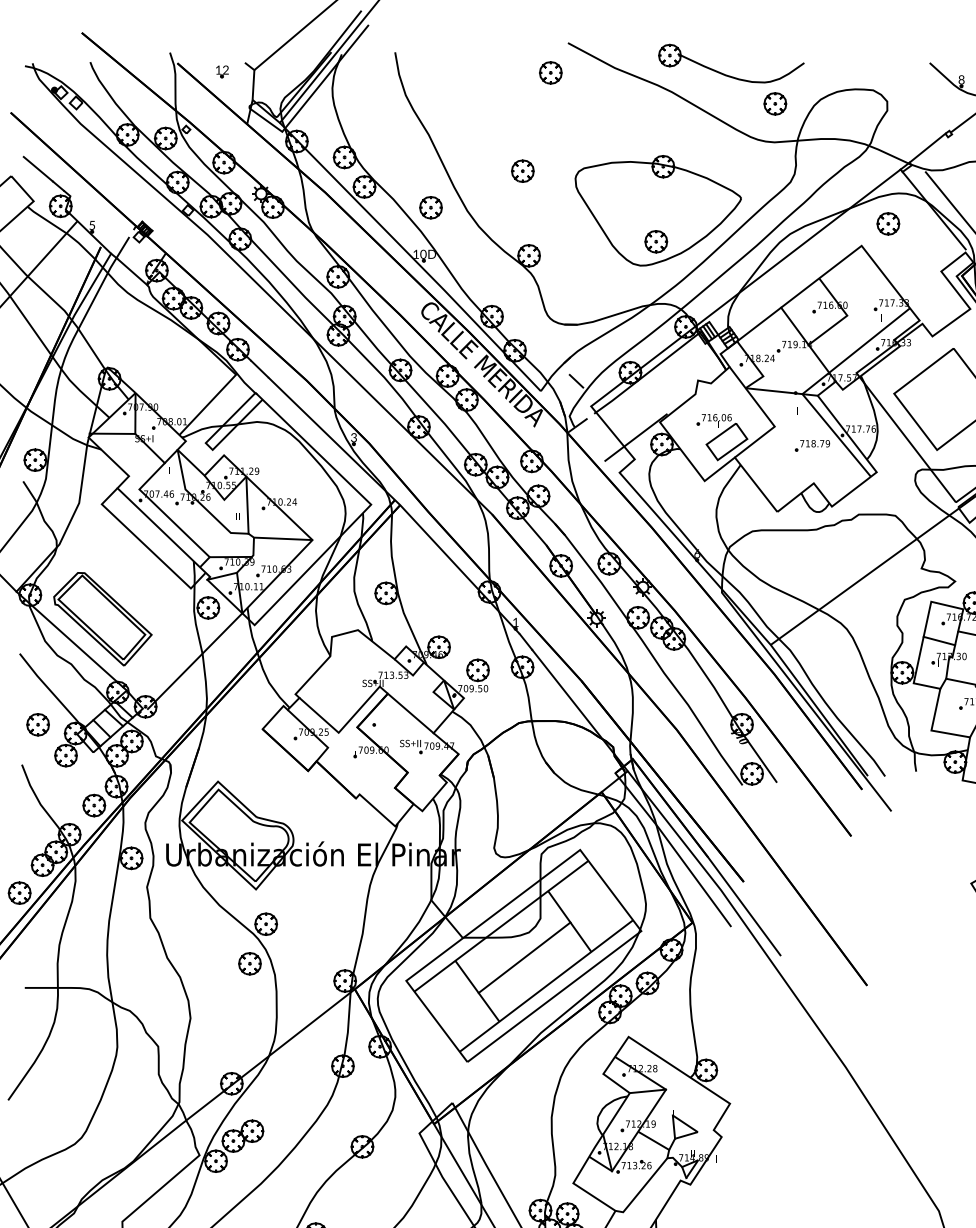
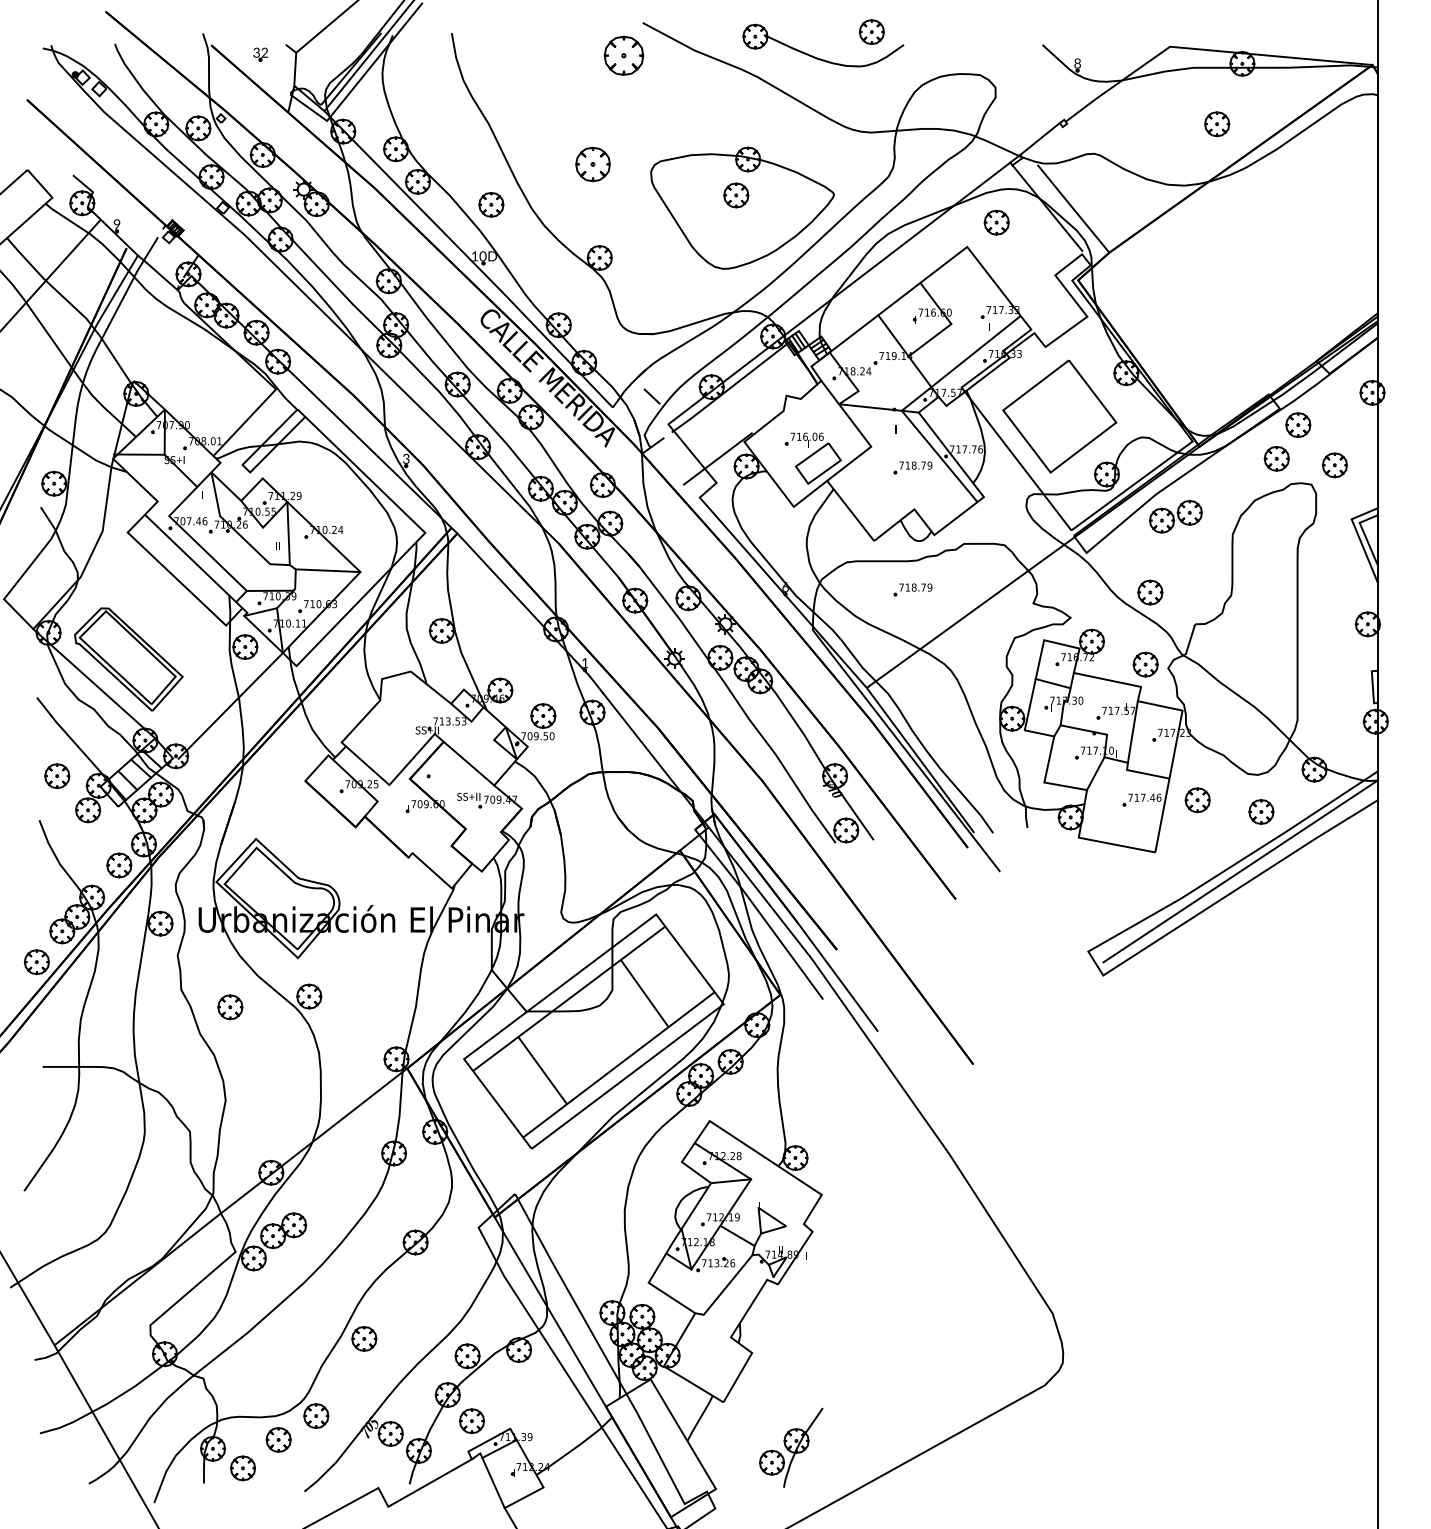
text: (218, 69) -> (256, 52), 12 -> 32
part: (550, 72) -> (623, 55), size x1.6
part: (775, 103) -> (871, 31), moved
line: (38, 168) -> (57, 161), removed
part: (522, 171) -> (592, 164), size x1.4
text: (91, 225) -> (116, 224), 5 -> 9
part: (656, 241) -> (736, 195), moved
part: (812, 555) -> (912, 589), added
line: (524, 957) -> (594, 1033), removed
part: (250, 964) -> (230, 1007), moved

